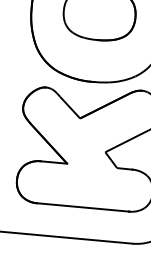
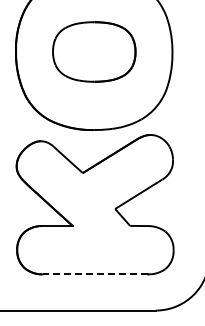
line: (83, 207) -> (95, 274), solid -> dashed

